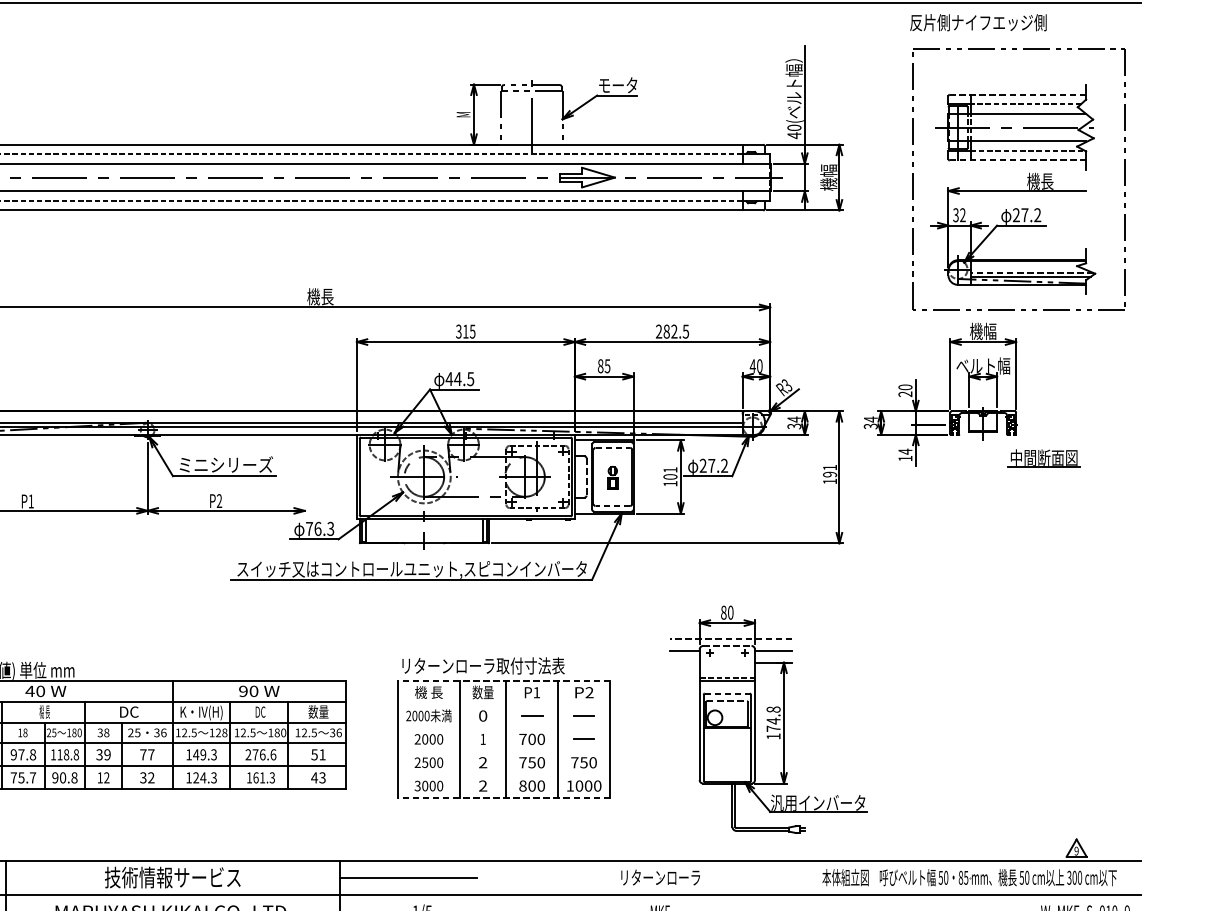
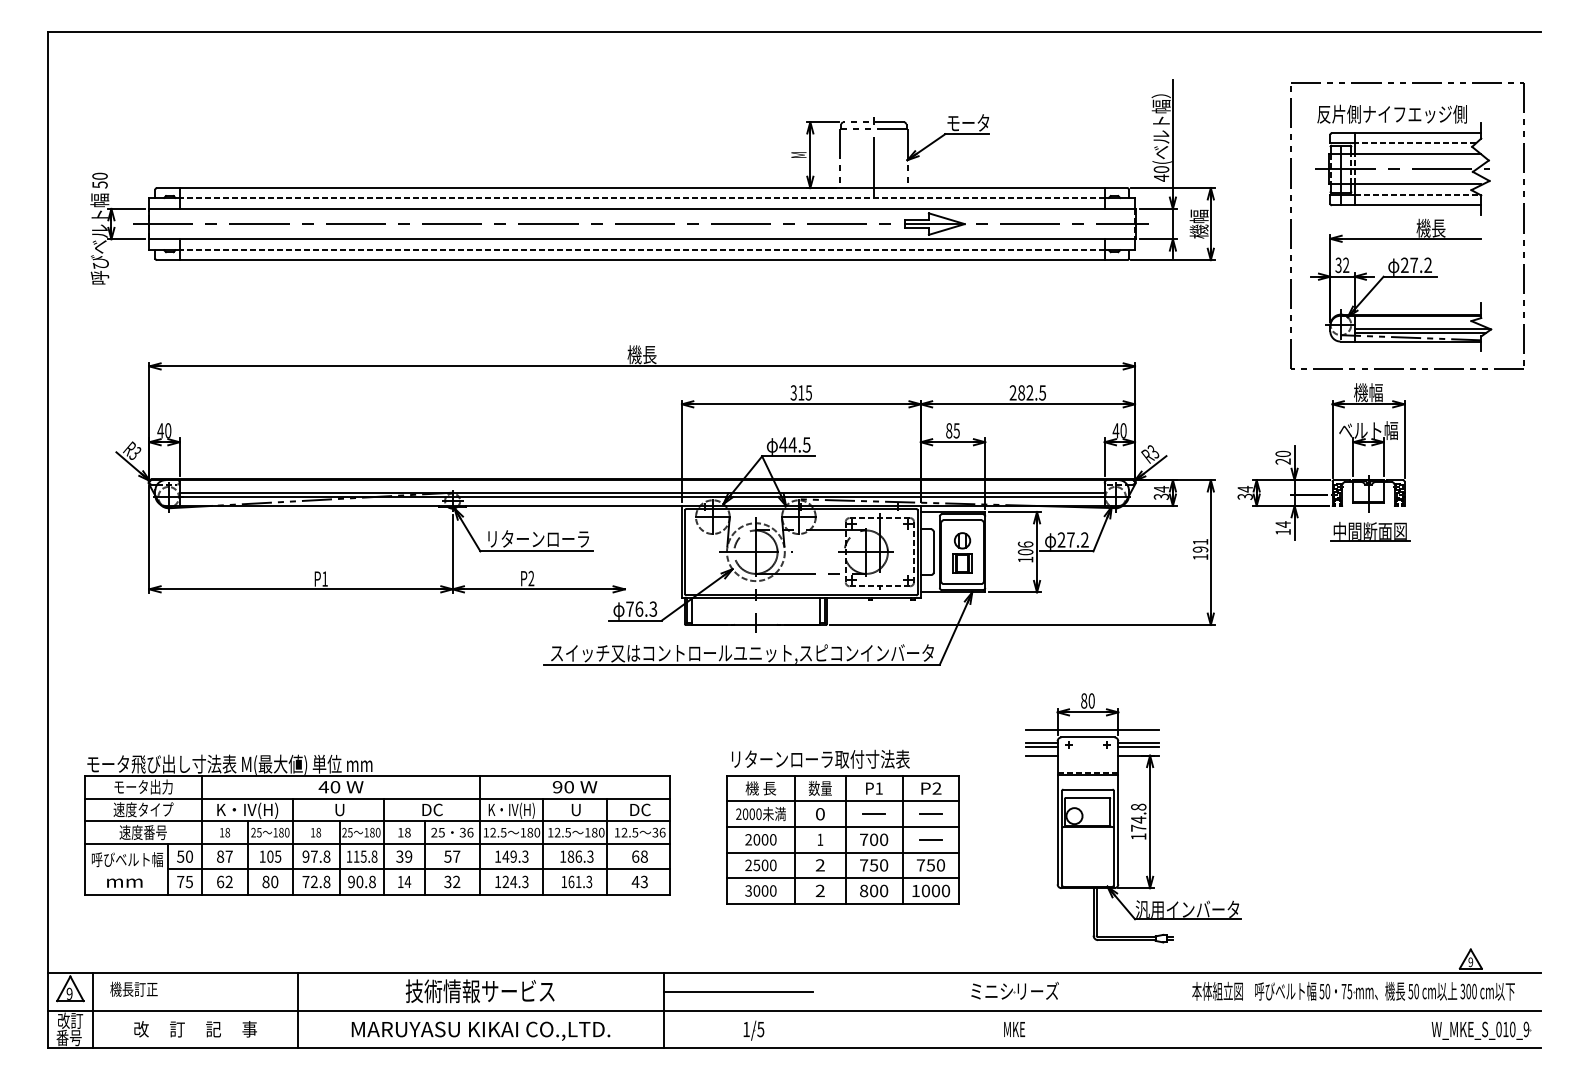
text: (977, 21) -> (1391, 113), moved
line: (1017, 94) -> (1406, 133), dashed -> solid
line: (1017, 160) -> (1406, 205), dashed -> solid
line: (1032, 272) -> (1422, 328), dashed -> solid
line: (612, 448) -> (962, 520), dashed -> solid
part: (1044, 458) -> (1370, 531), moved
text: (225, 464) -> (538, 538), ミニシリーズ -> リターンローラ
text: (670, 469) -> (1025, 544), 101 -> 106
line: (586, 477) -> (933, 552), dashed -> solid
part: (612, 477) -> (962, 552), size x1.67
line: (612, 506) -> (962, 584), dashed -> solid
line: (731, 638) -> (1092, 729), dashed -> solid
line: (726, 646) -> (1087, 737), dashed -> solid
line: (684, 655) -> (1041, 747), added
line: (773, 655) -> (1138, 747), added
line: (684, 662) -> (1041, 755), added
line: (503, 680) -> (842, 775), dashed -> solid
line: (726, 693) -> (1087, 789), dashed -> solid
line: (726, 700) -> (1087, 797), dashed -> solid
line: (503, 704) -> (842, 801), added
text: (44, 711) -> (339, 809), 機 長 -> U
text: (260, 711) -> (576, 809), DC -> U
text: (318, 711) -> (639, 809), 数量 -> DC
line: (503, 728) -> (842, 827), added
text: (100, 732) -> (400, 832), 38 -> 18
text: (221, 732) -> (533, 832), 128 -> 180
line: (503, 750) -> (842, 852), added
text: (66, 754) -> (363, 856), 118.8 -> 115.8
text: (142, 754) -> (447, 856), 77 -> 57
text: (260, 754) -> (576, 856), 276.6 -> 186.3
text: (318, 754) -> (639, 856), 51 -> 68
line: (503, 774) -> (842, 878), added
text: (27, 777) -> (320, 881), 75.7 -> 72.8
text: (106, 777) -> (407, 881), 12 -> 14
line: (503, 797) -> (842, 903), dashed -> solid
text: (660, 876) -> (1014, 990), リターンローラ -> ミニシリーズ
text: (960, 877) -> (1343, 991), 85 -> 75

